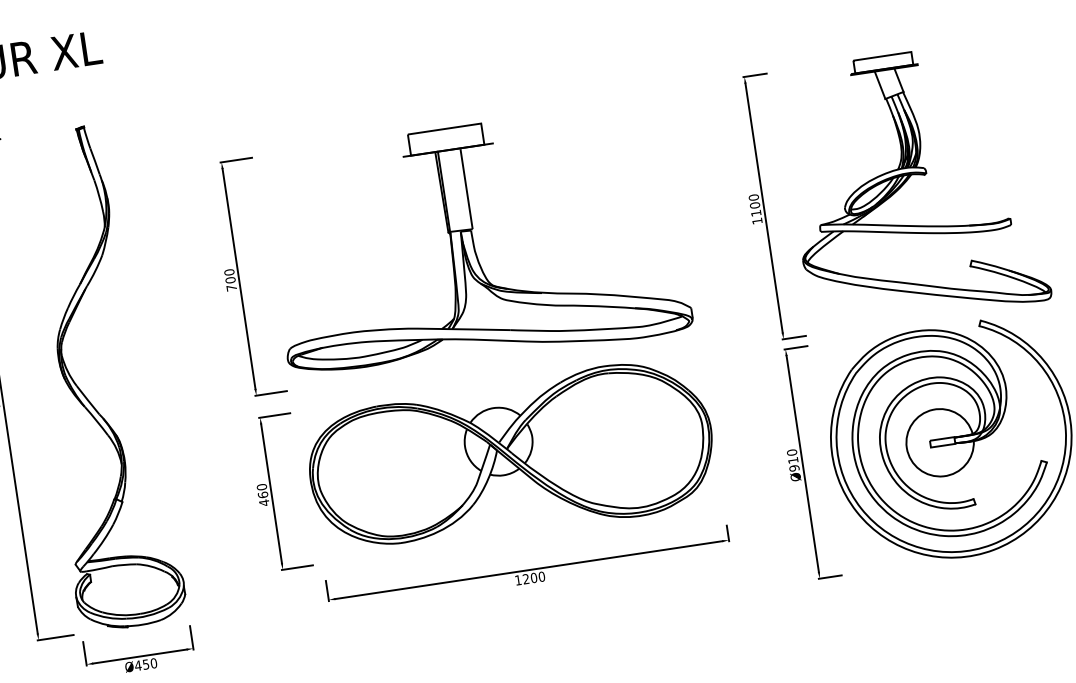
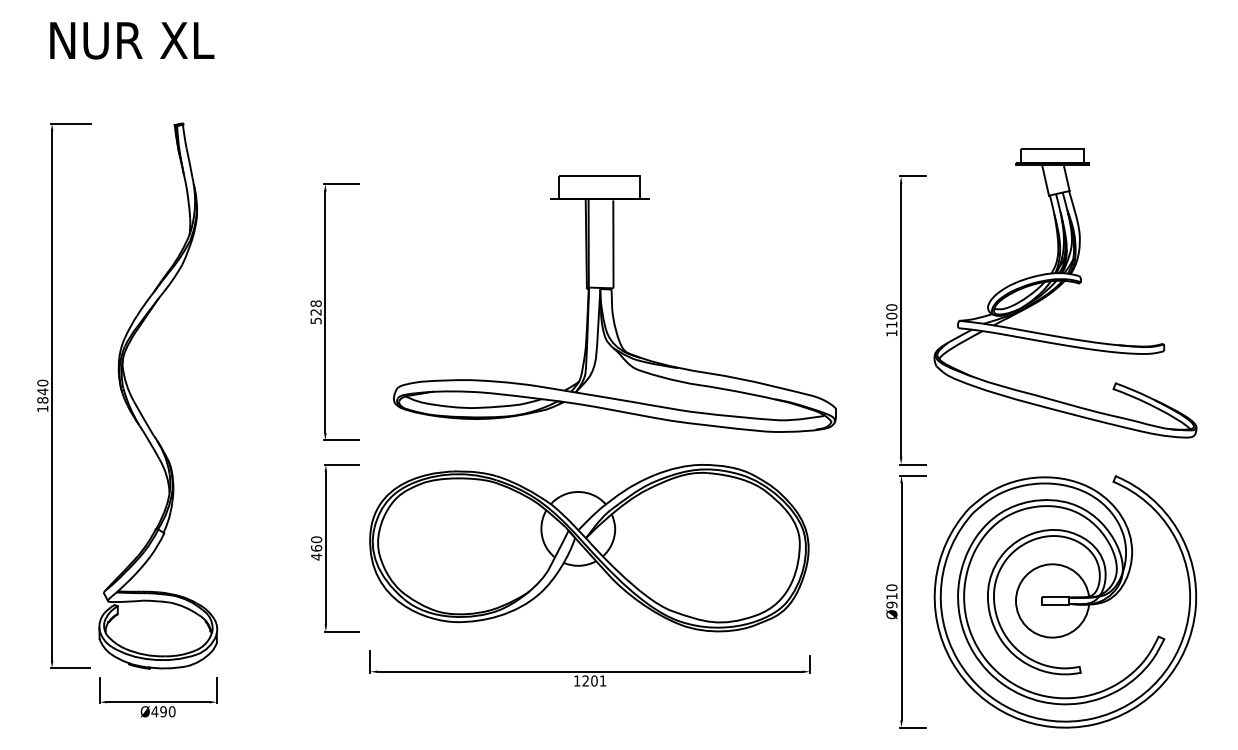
part: (907, 181) -> (1059, 287), moved
part: (475, 242) -> (614, 303), moved
text: (230, 280) -> (315, 312), 700 -> 528
text: (541, 576) -> (602, 680), 1200 -> 1201
text: (145, 664) -> (163, 711), Ø450 -> Ø490

